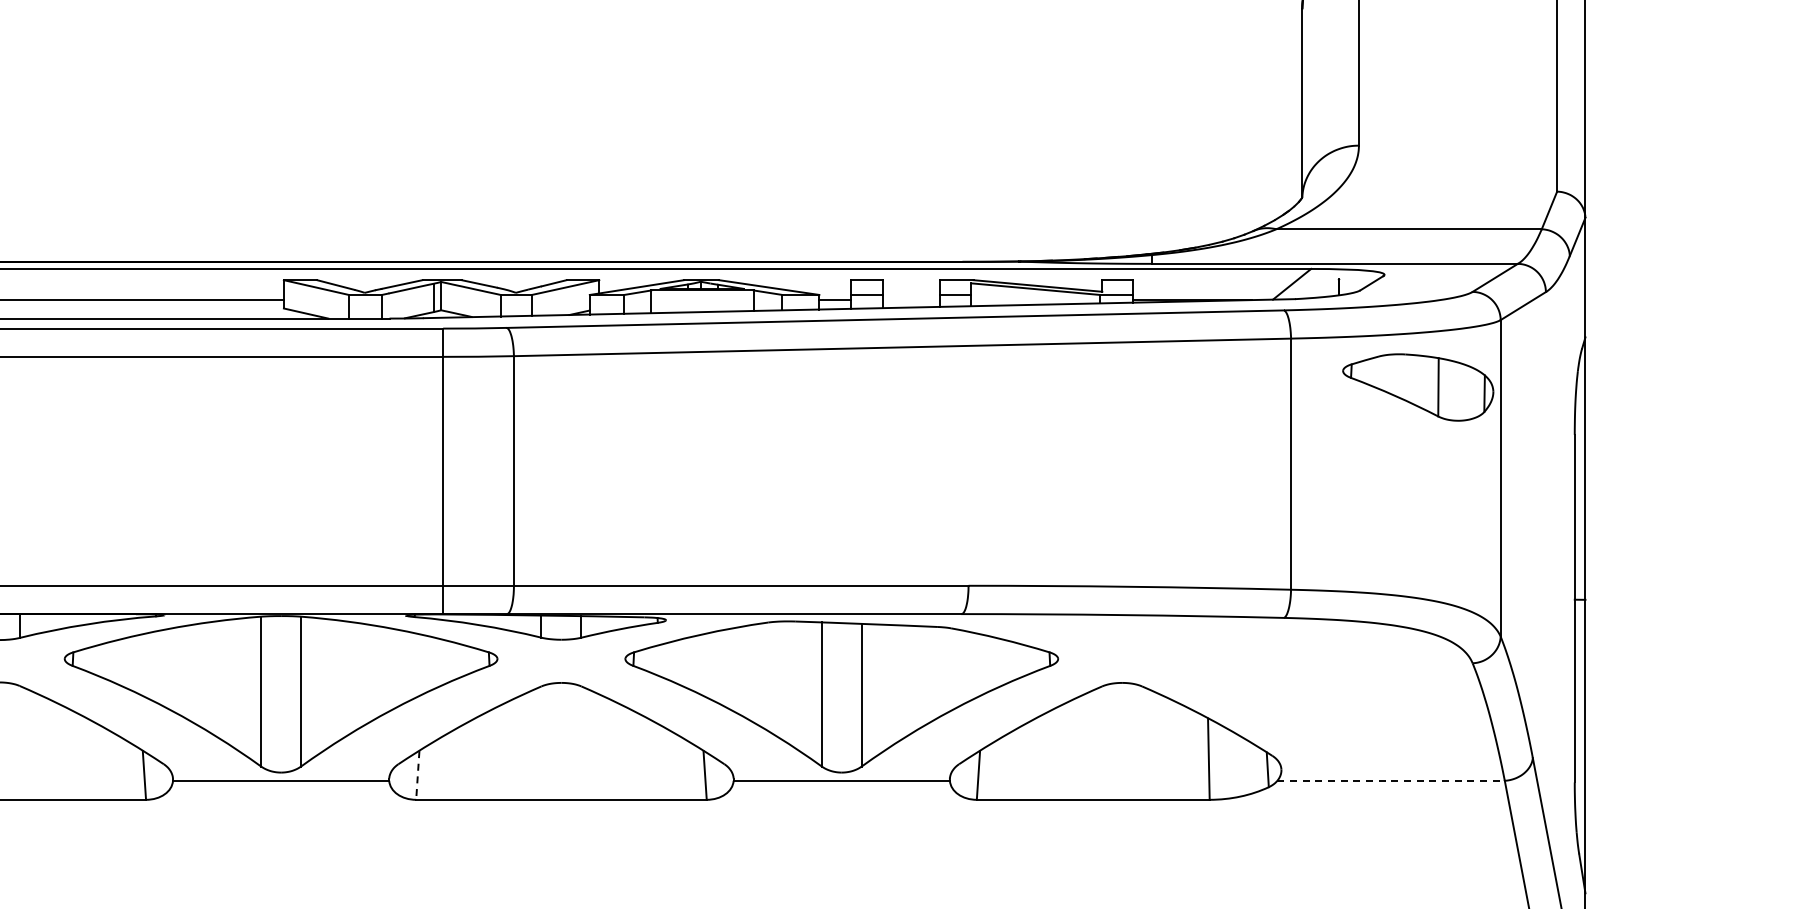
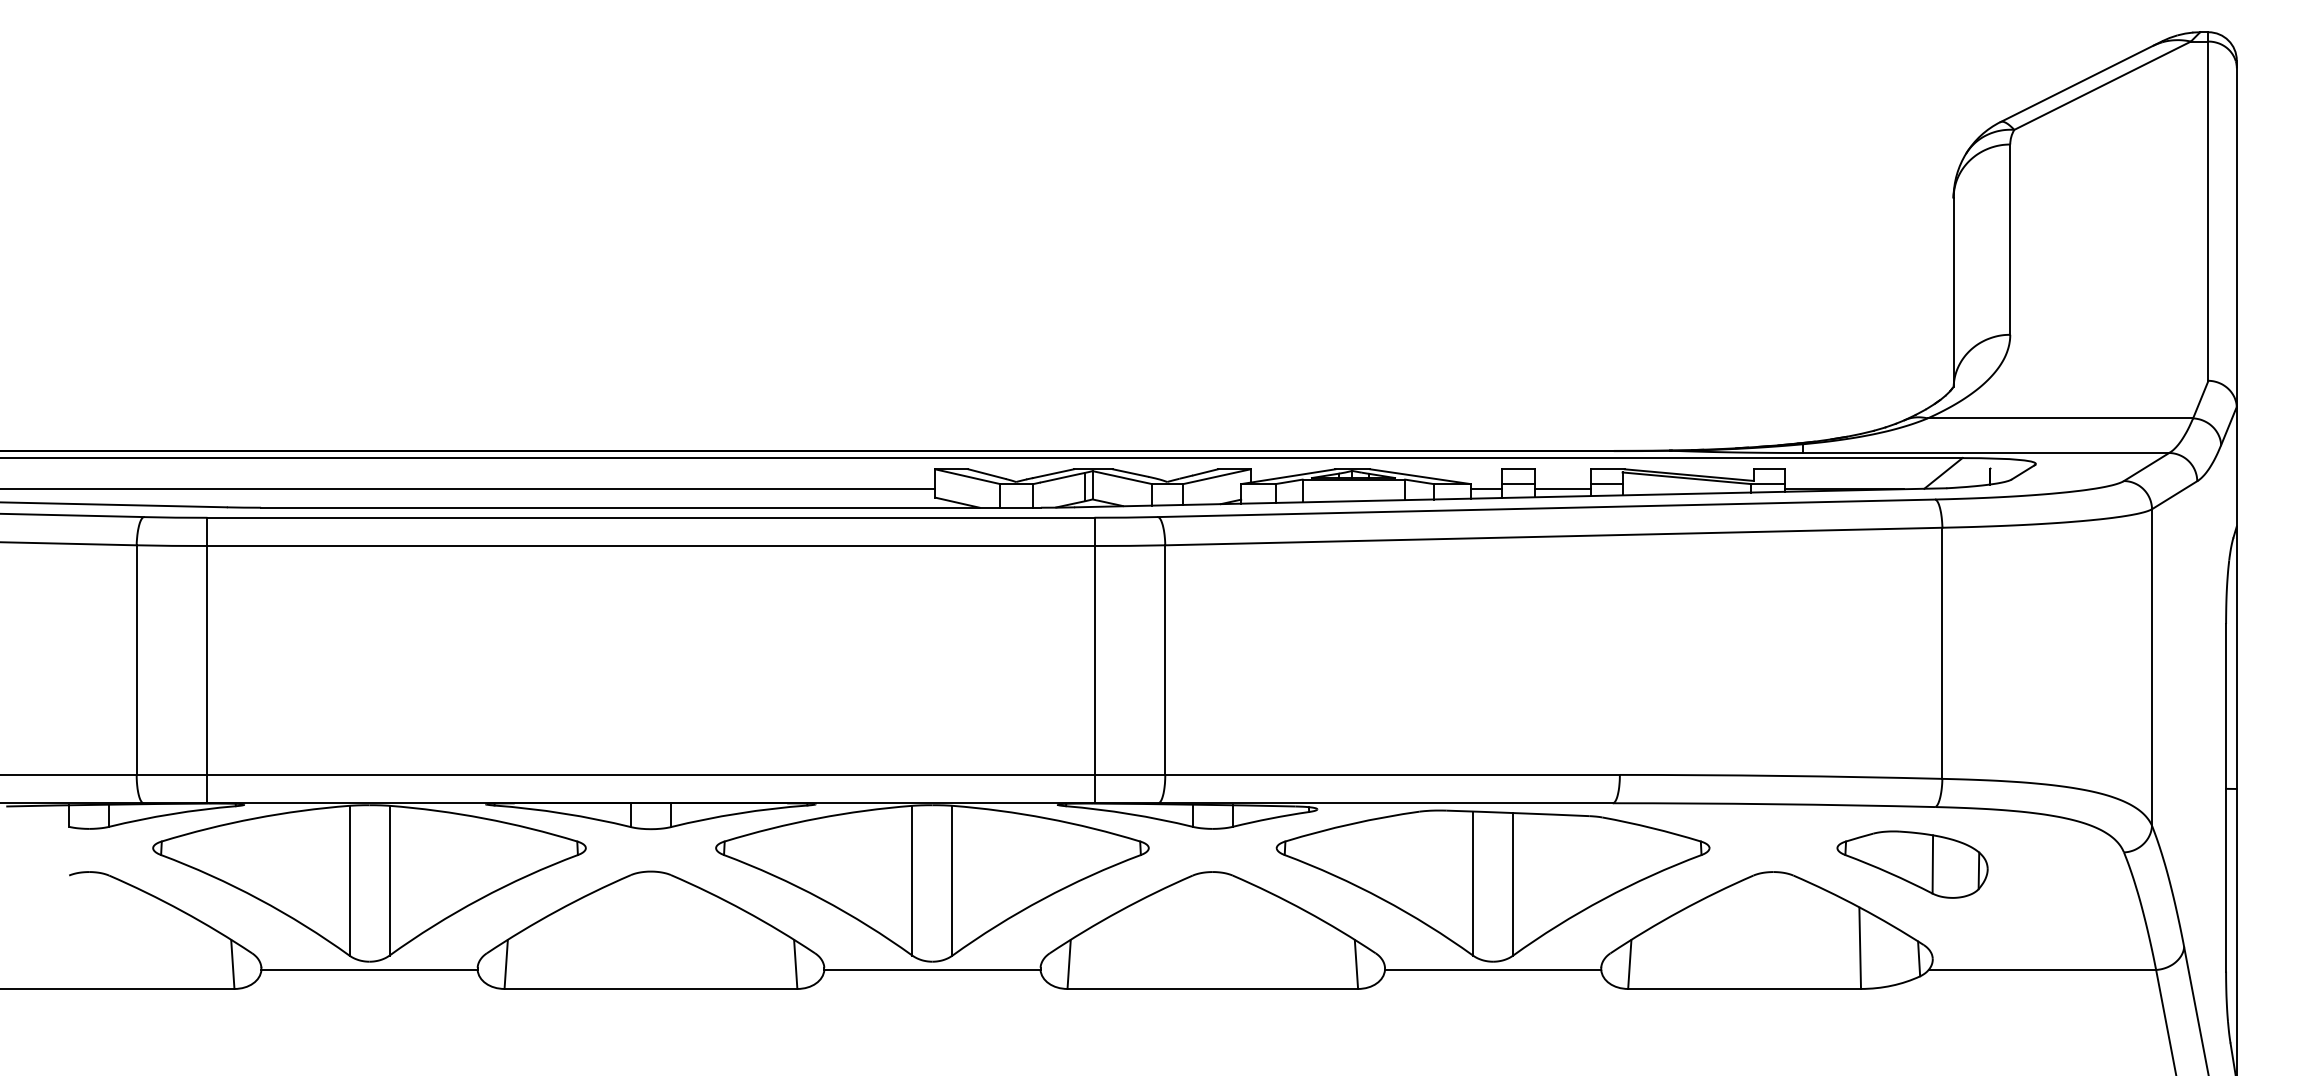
line: (911, 300) -> (1562, 489), added
part: (1418, 387) -> (1912, 864), moved
line: (418, 776) -> (1069, 965), dashed -> solid
line: (1391, 780) -> (2042, 969), dashed -> solid

